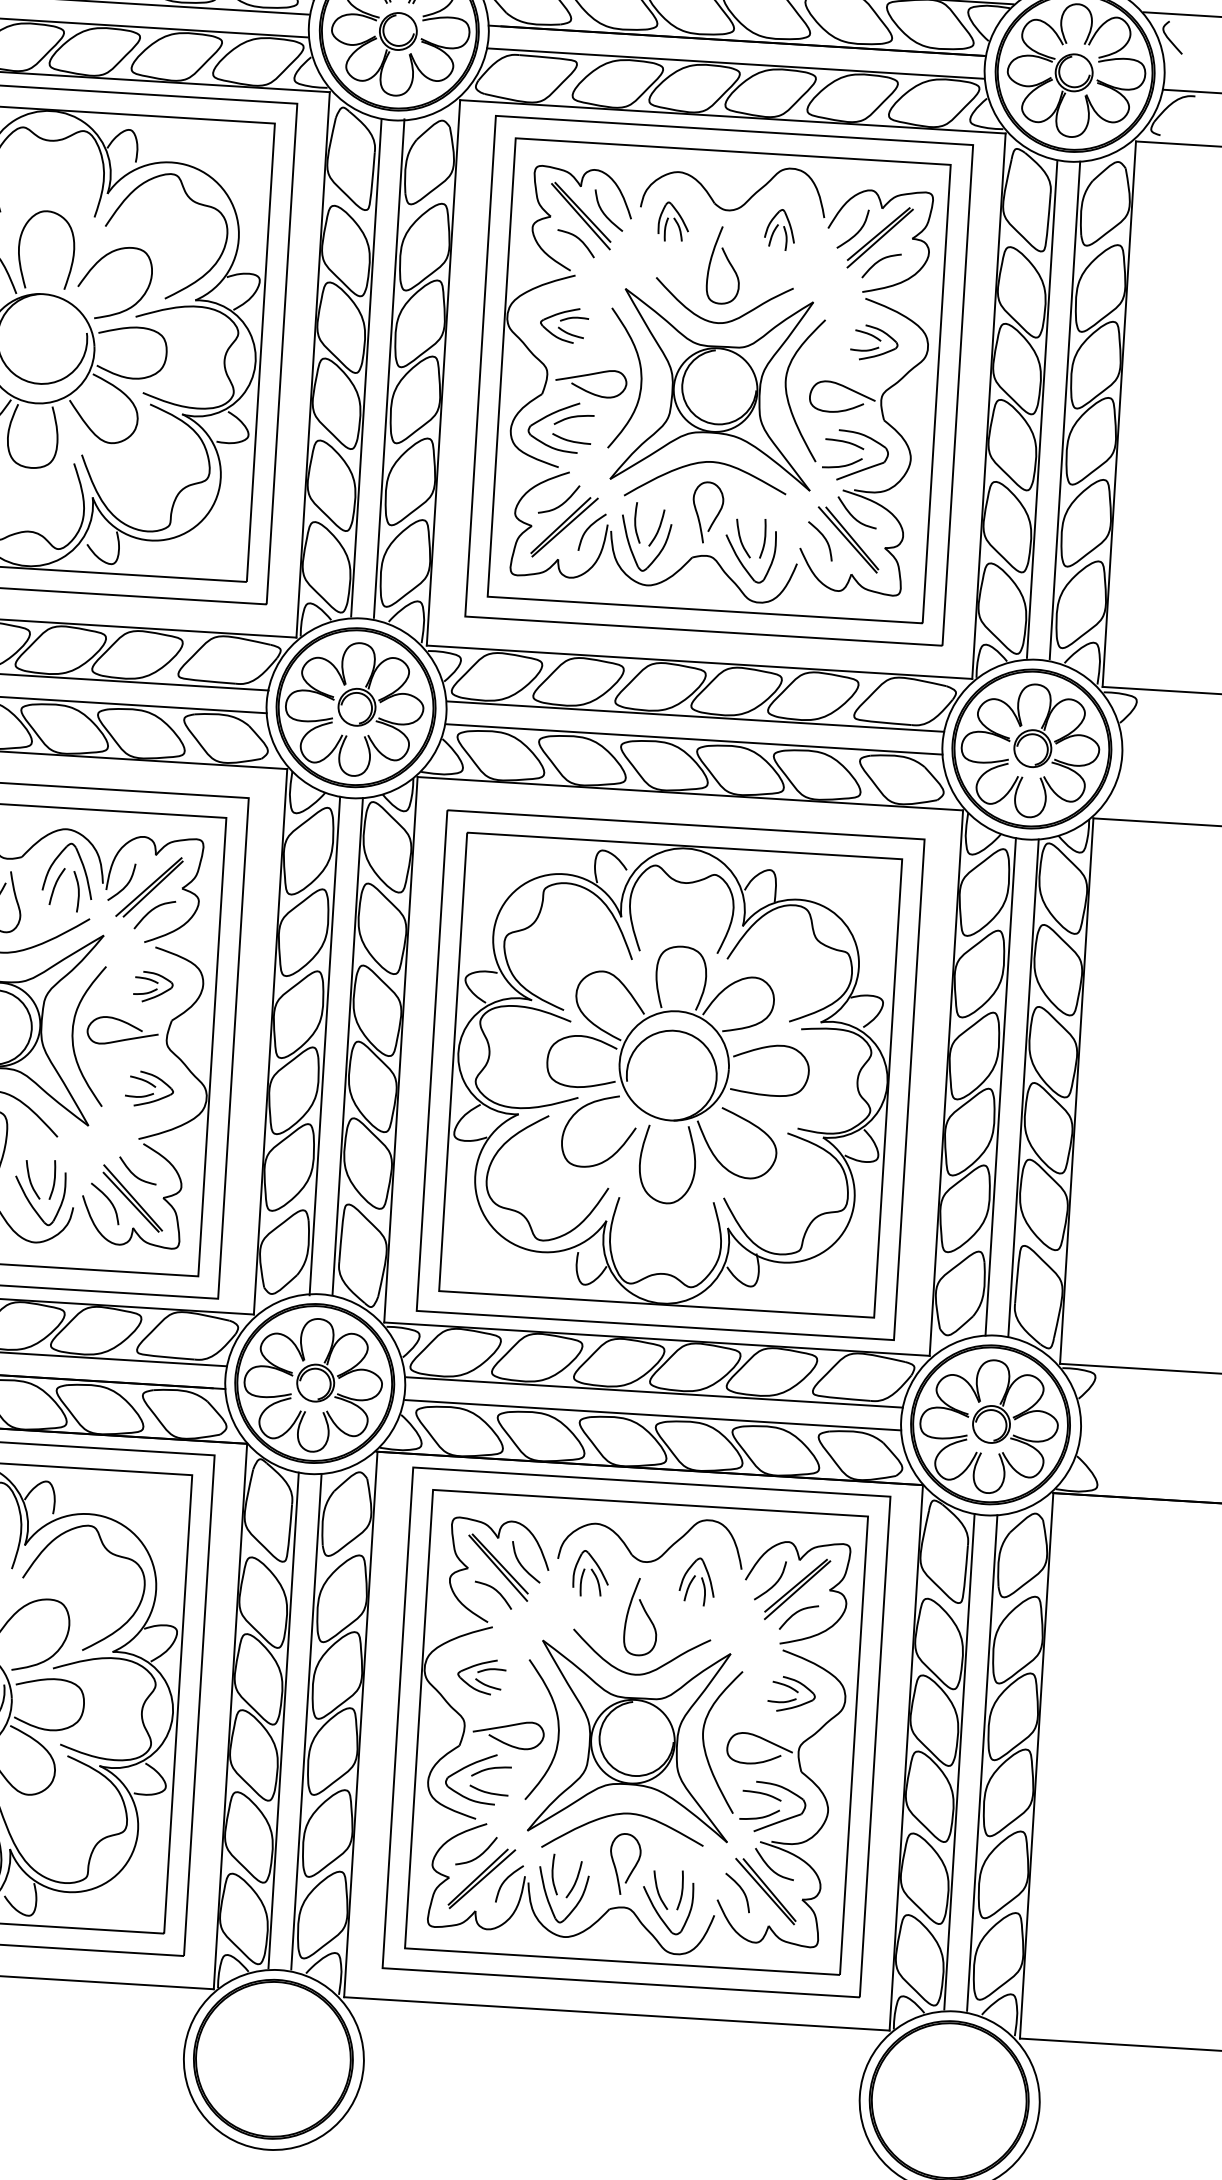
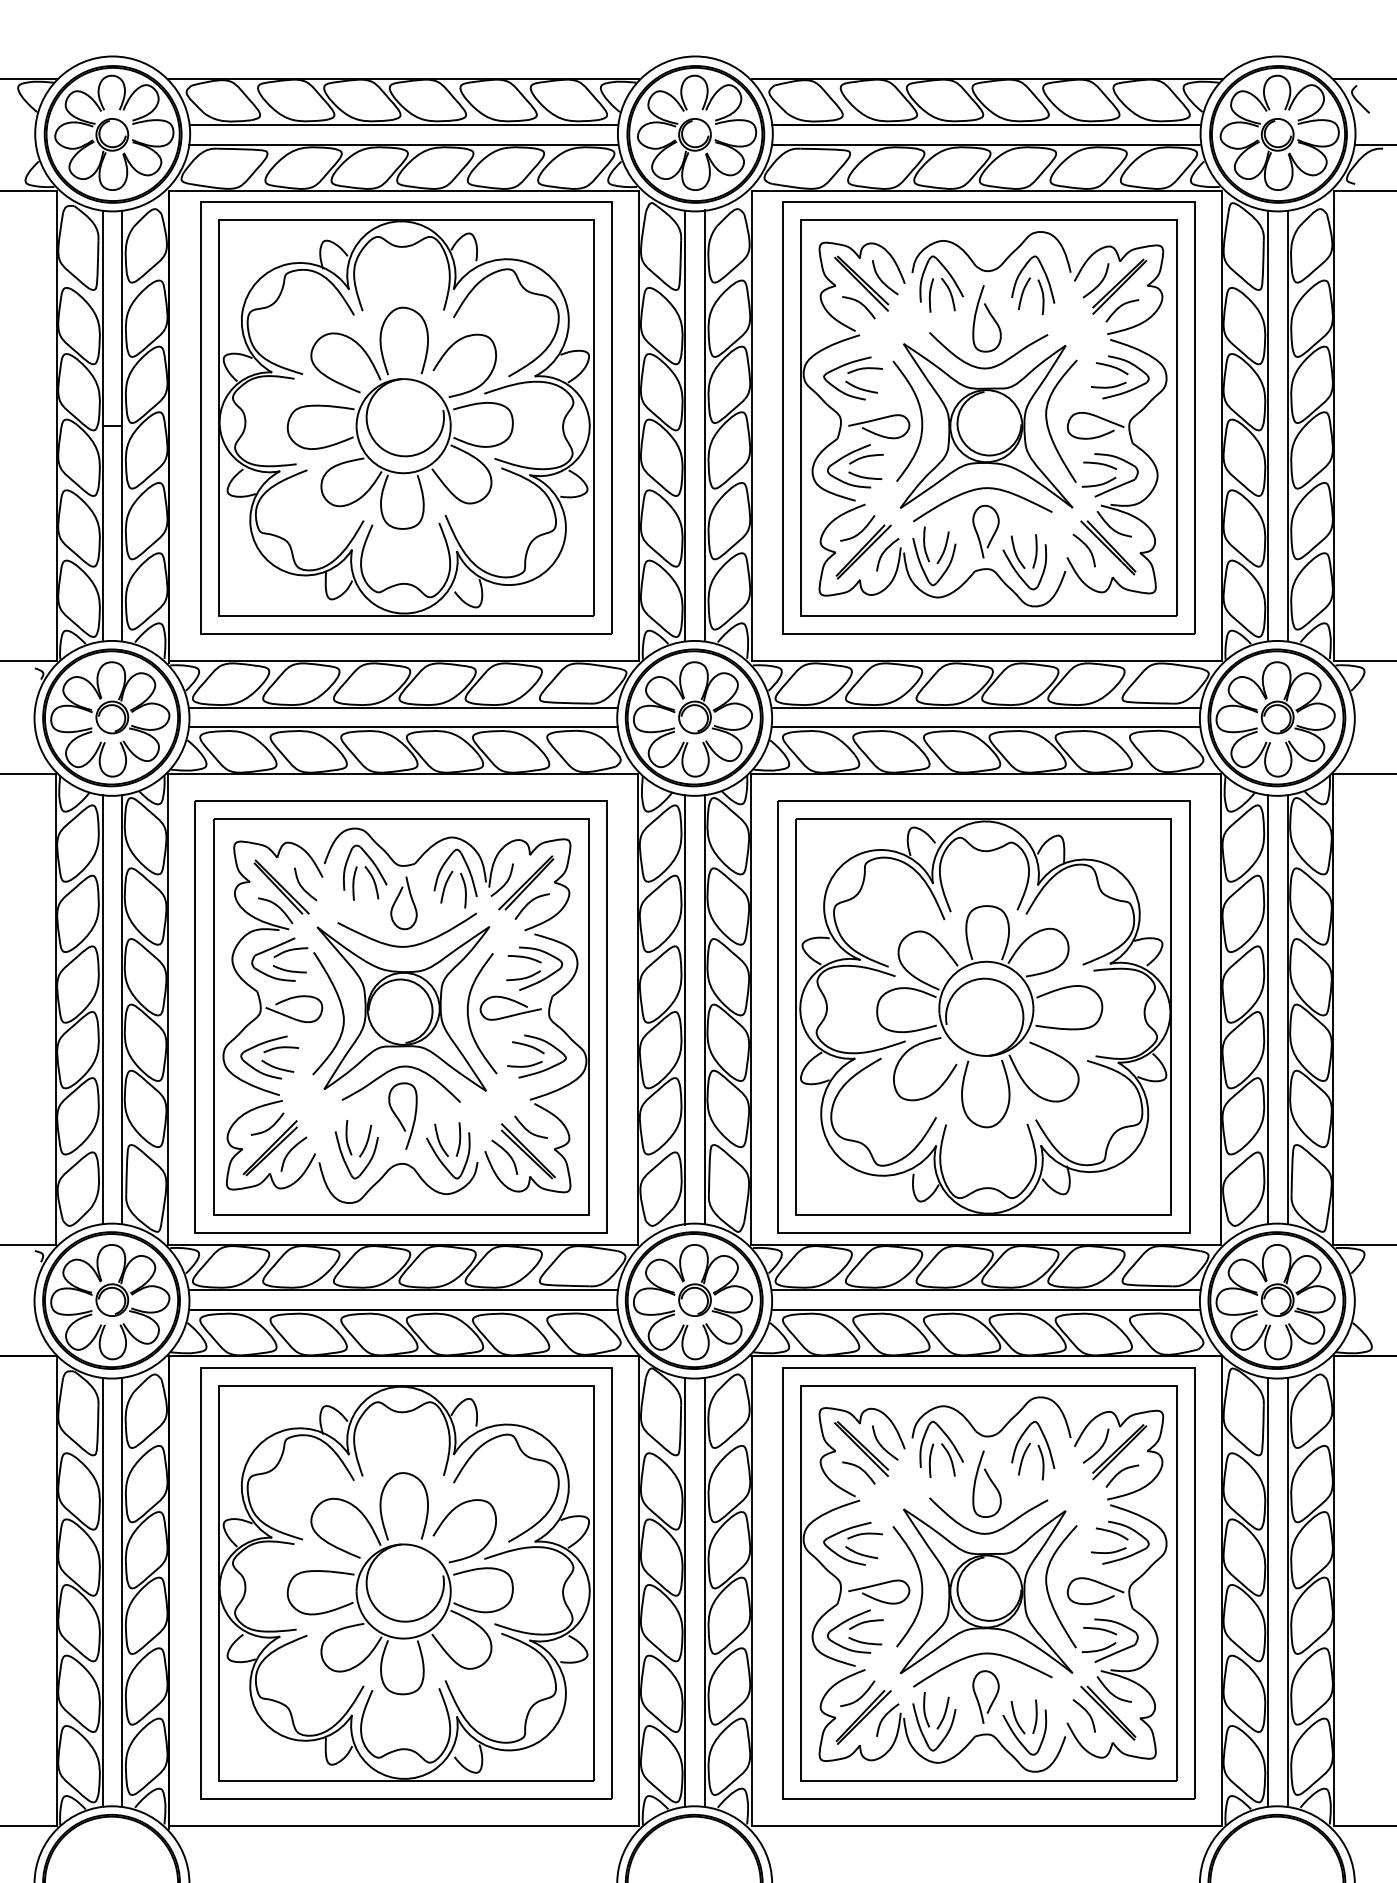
part: (673, 221) -> (941, 283), size x1.67
part: (780, 229) -> (1033, 284), size x1.67
part: (563, 325) -> (852, 378), size x1.43
part: (874, 343) -> (1120, 377), size x1.43
part: (153, 987) -> (534, 968), size x1.67
part: (149, 1089) -> (536, 1056), size x1.43
part: (590, 1573) -> (941, 1449), size x1.43
part: (697, 1581) -> (1033, 1450), size x1.43
part: (481, 1676) -> (852, 1543), size x1.43
part: (791, 1694) -> (1120, 1542), size x1.43

